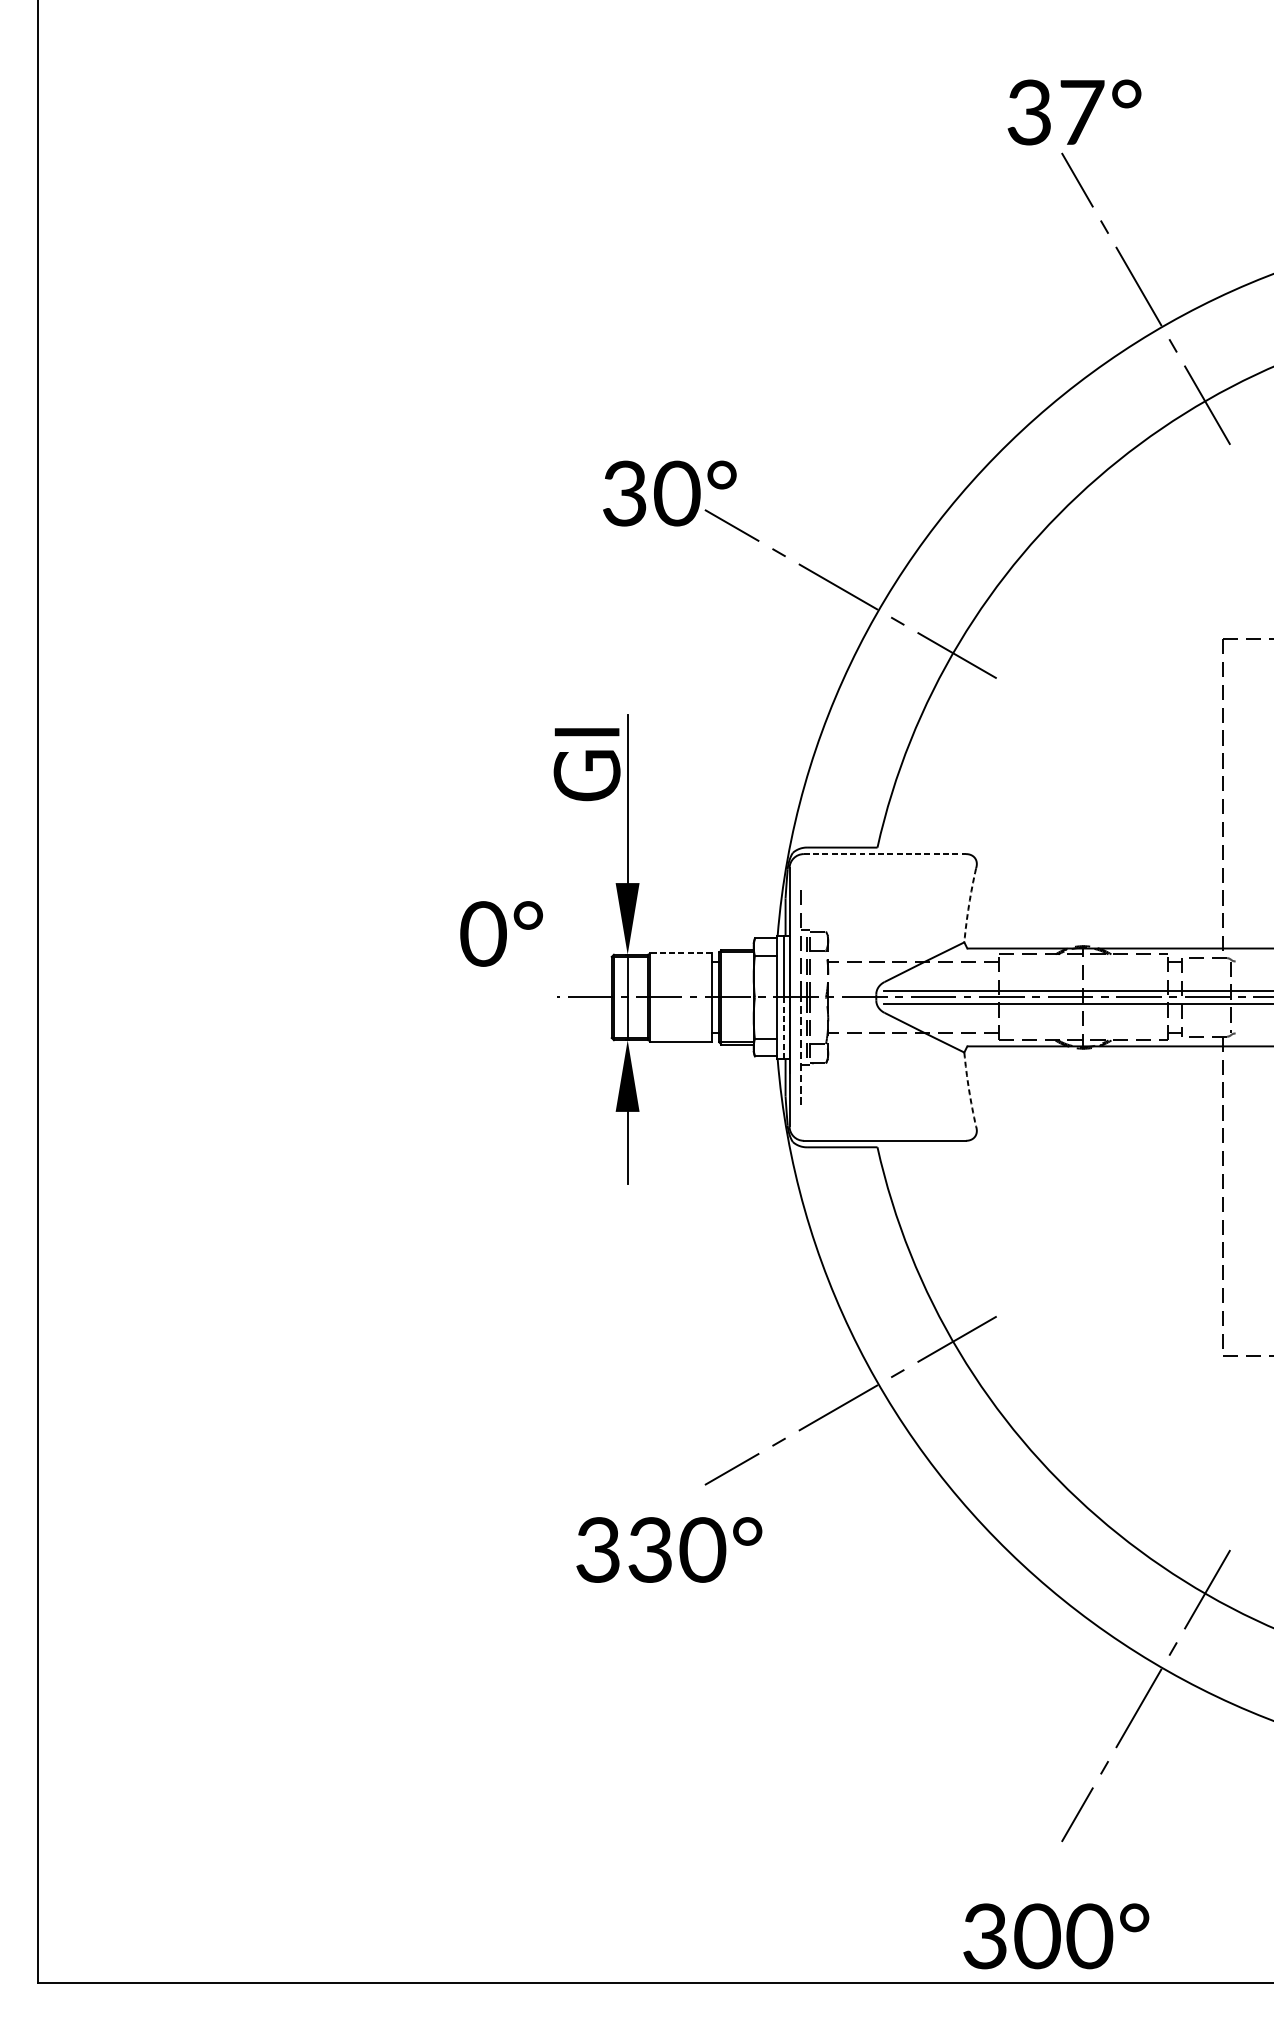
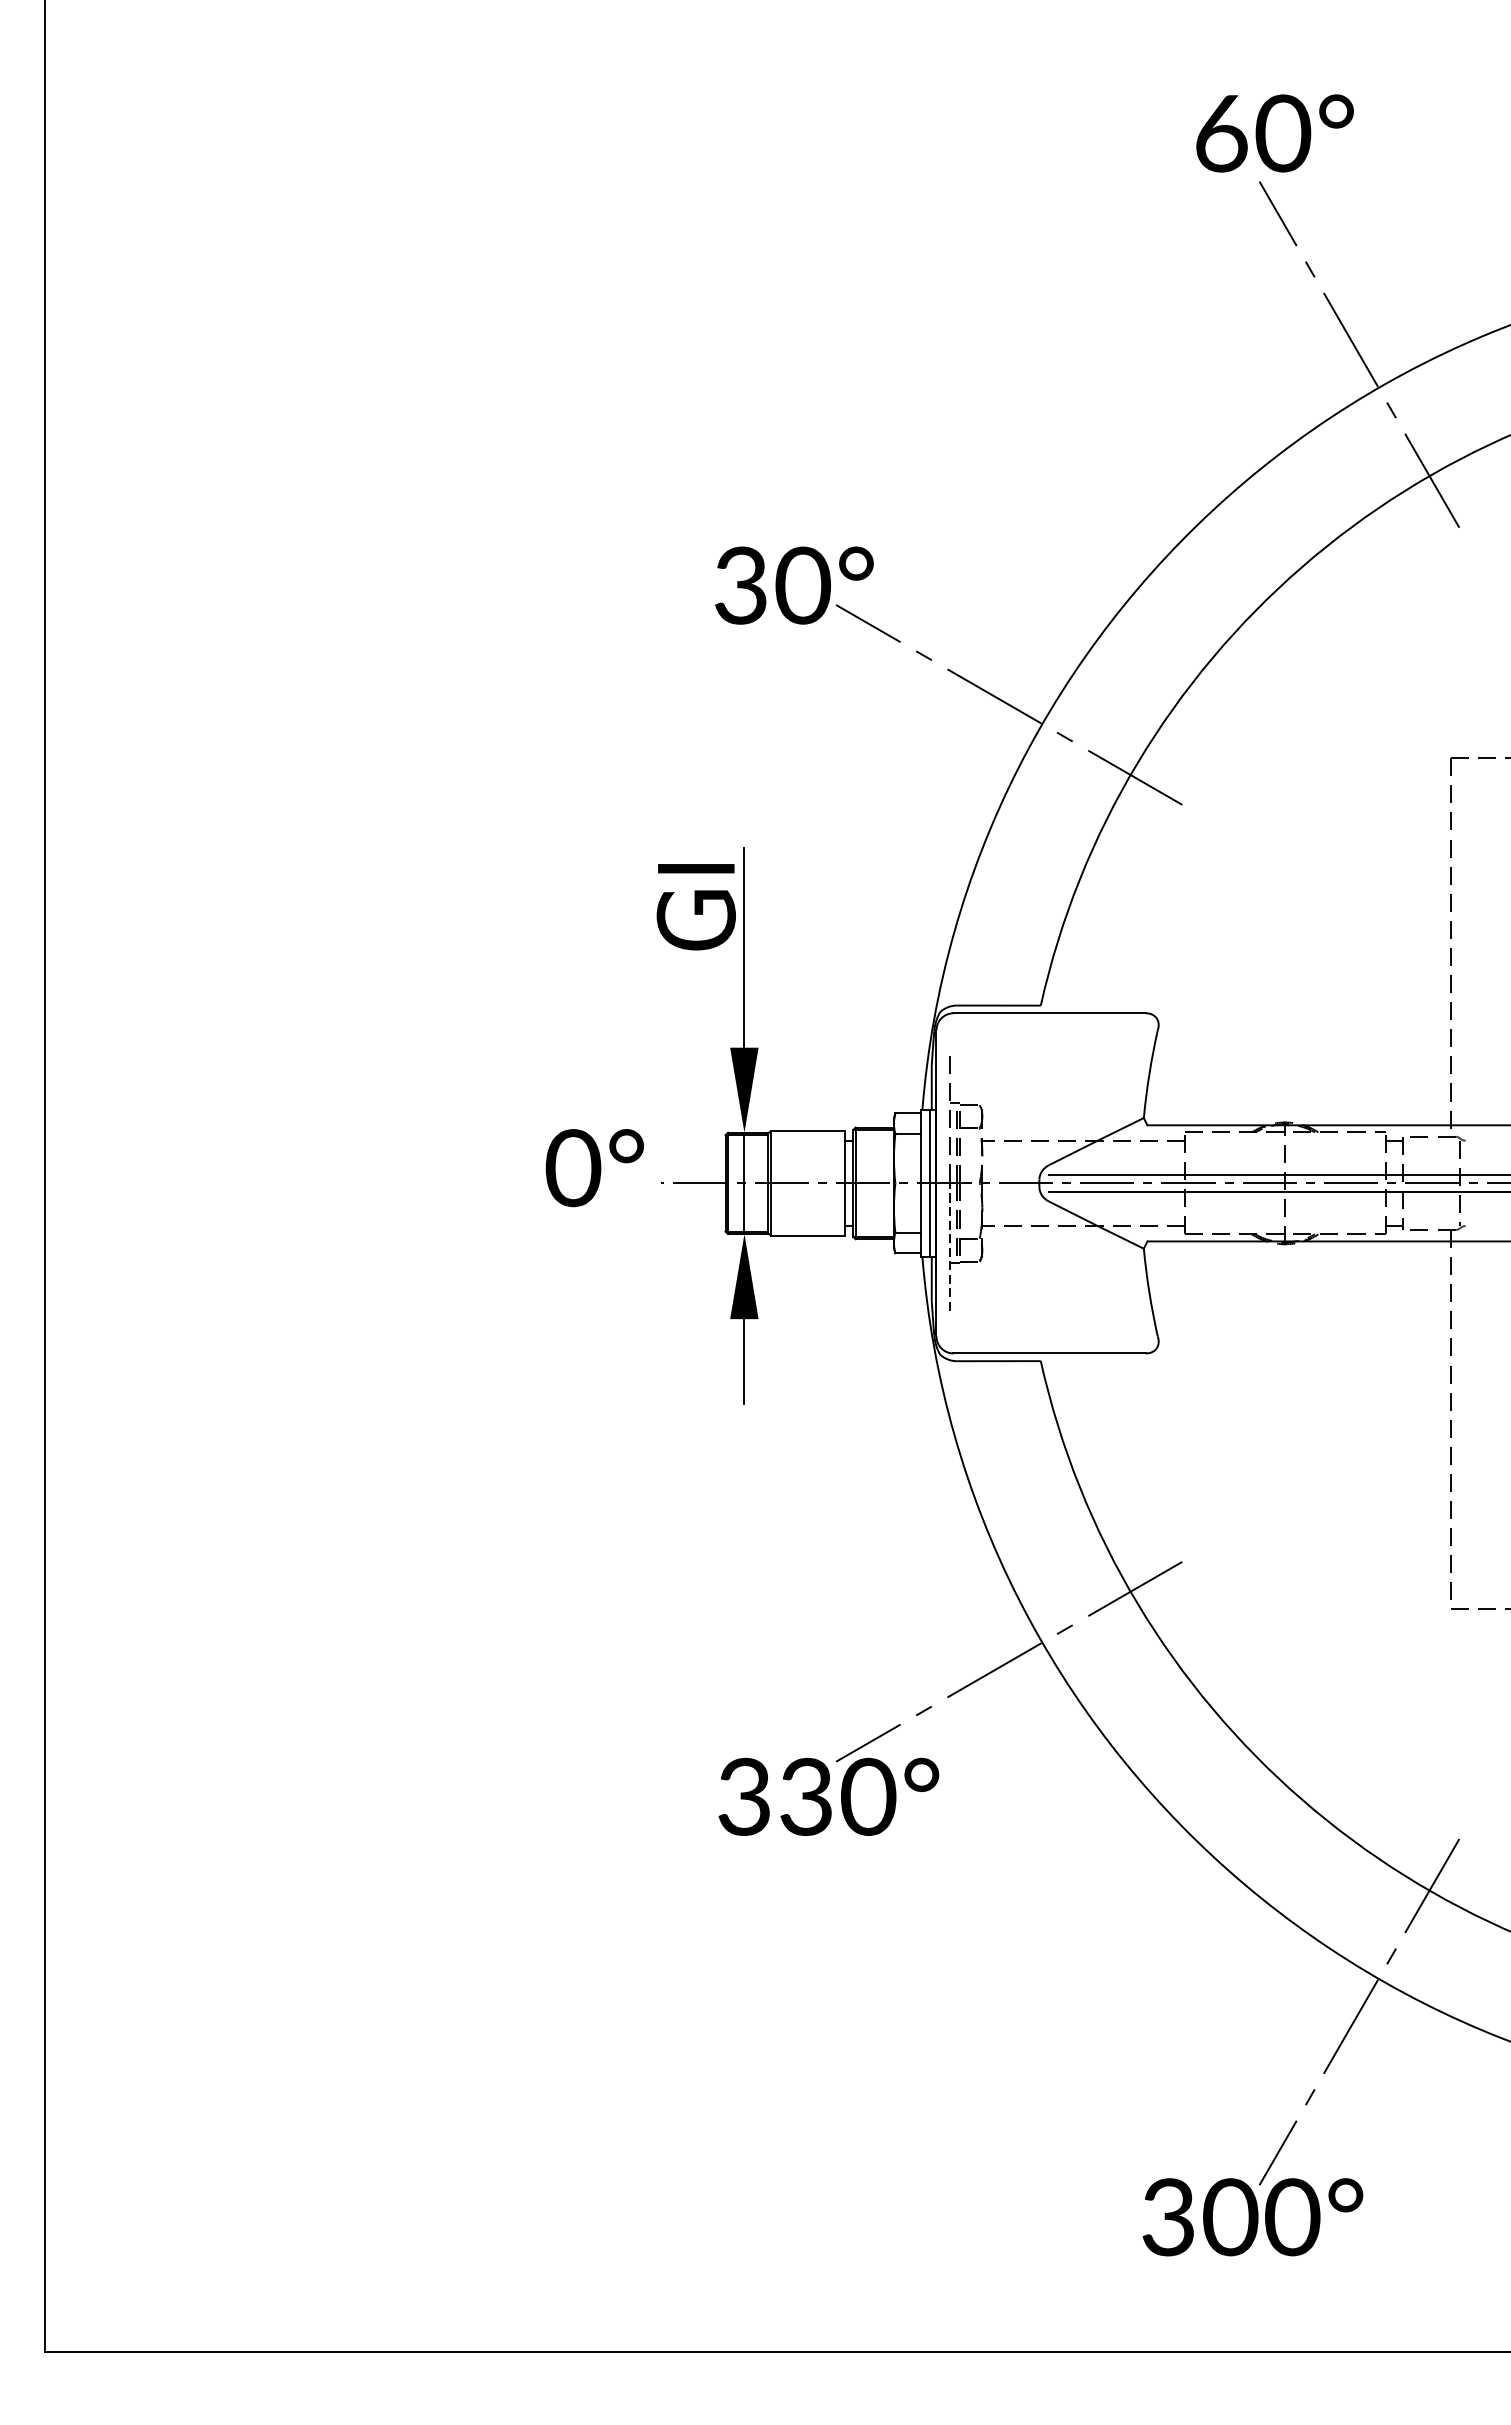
text: (1056, 112) -> (1253, 133), 37° -> 60°
line: (885, 854) -> (1050, 1013), dashed -> solid
arc: (969, 904) -> (1149, 1073), dashed -> solid
text: (501, 934) -> (594, 1168), moved
line: (680, 952) -> (807, 1130), dashed -> solid
line: (783, 1027) -> (929, 1219), dashed -> solid
arc: (969, 1089) -> (1149, 1292), dashed -> solid
text: (669, 1549) -> (828, 1796), moved
text: (1055, 1936) -> (1252, 2217), moved

